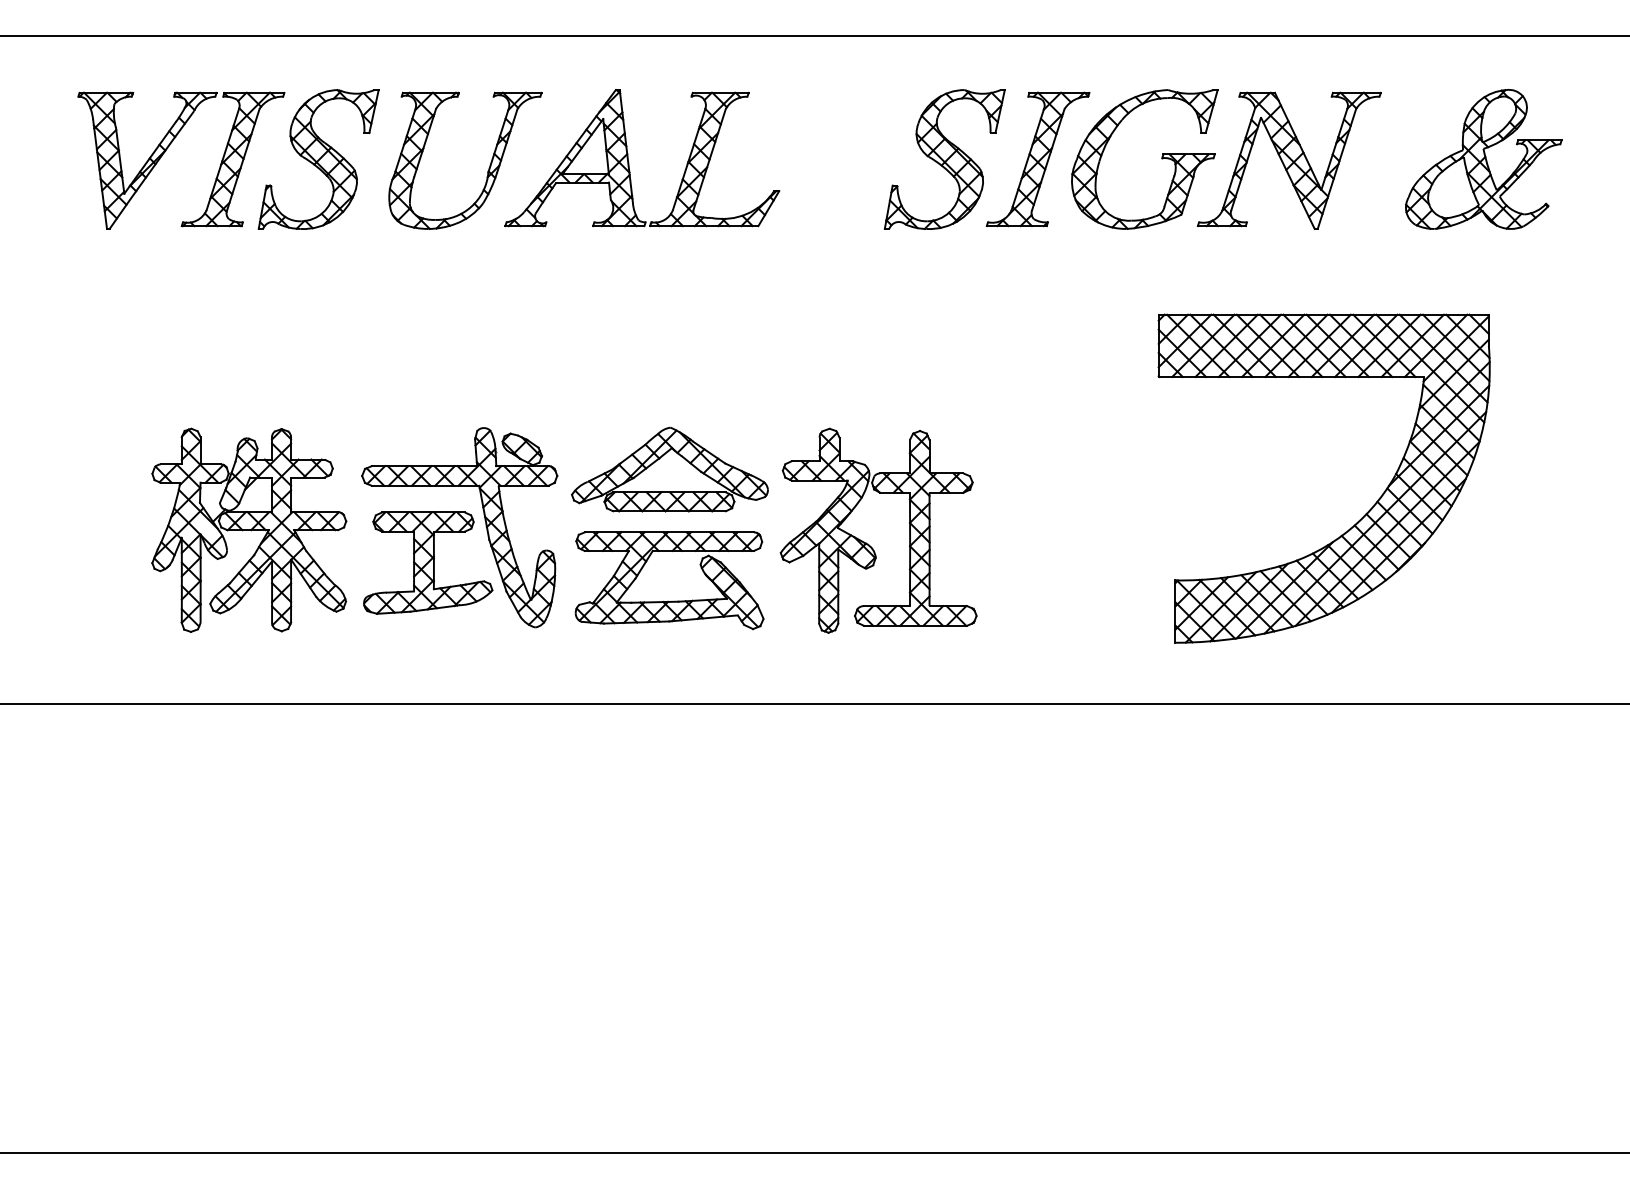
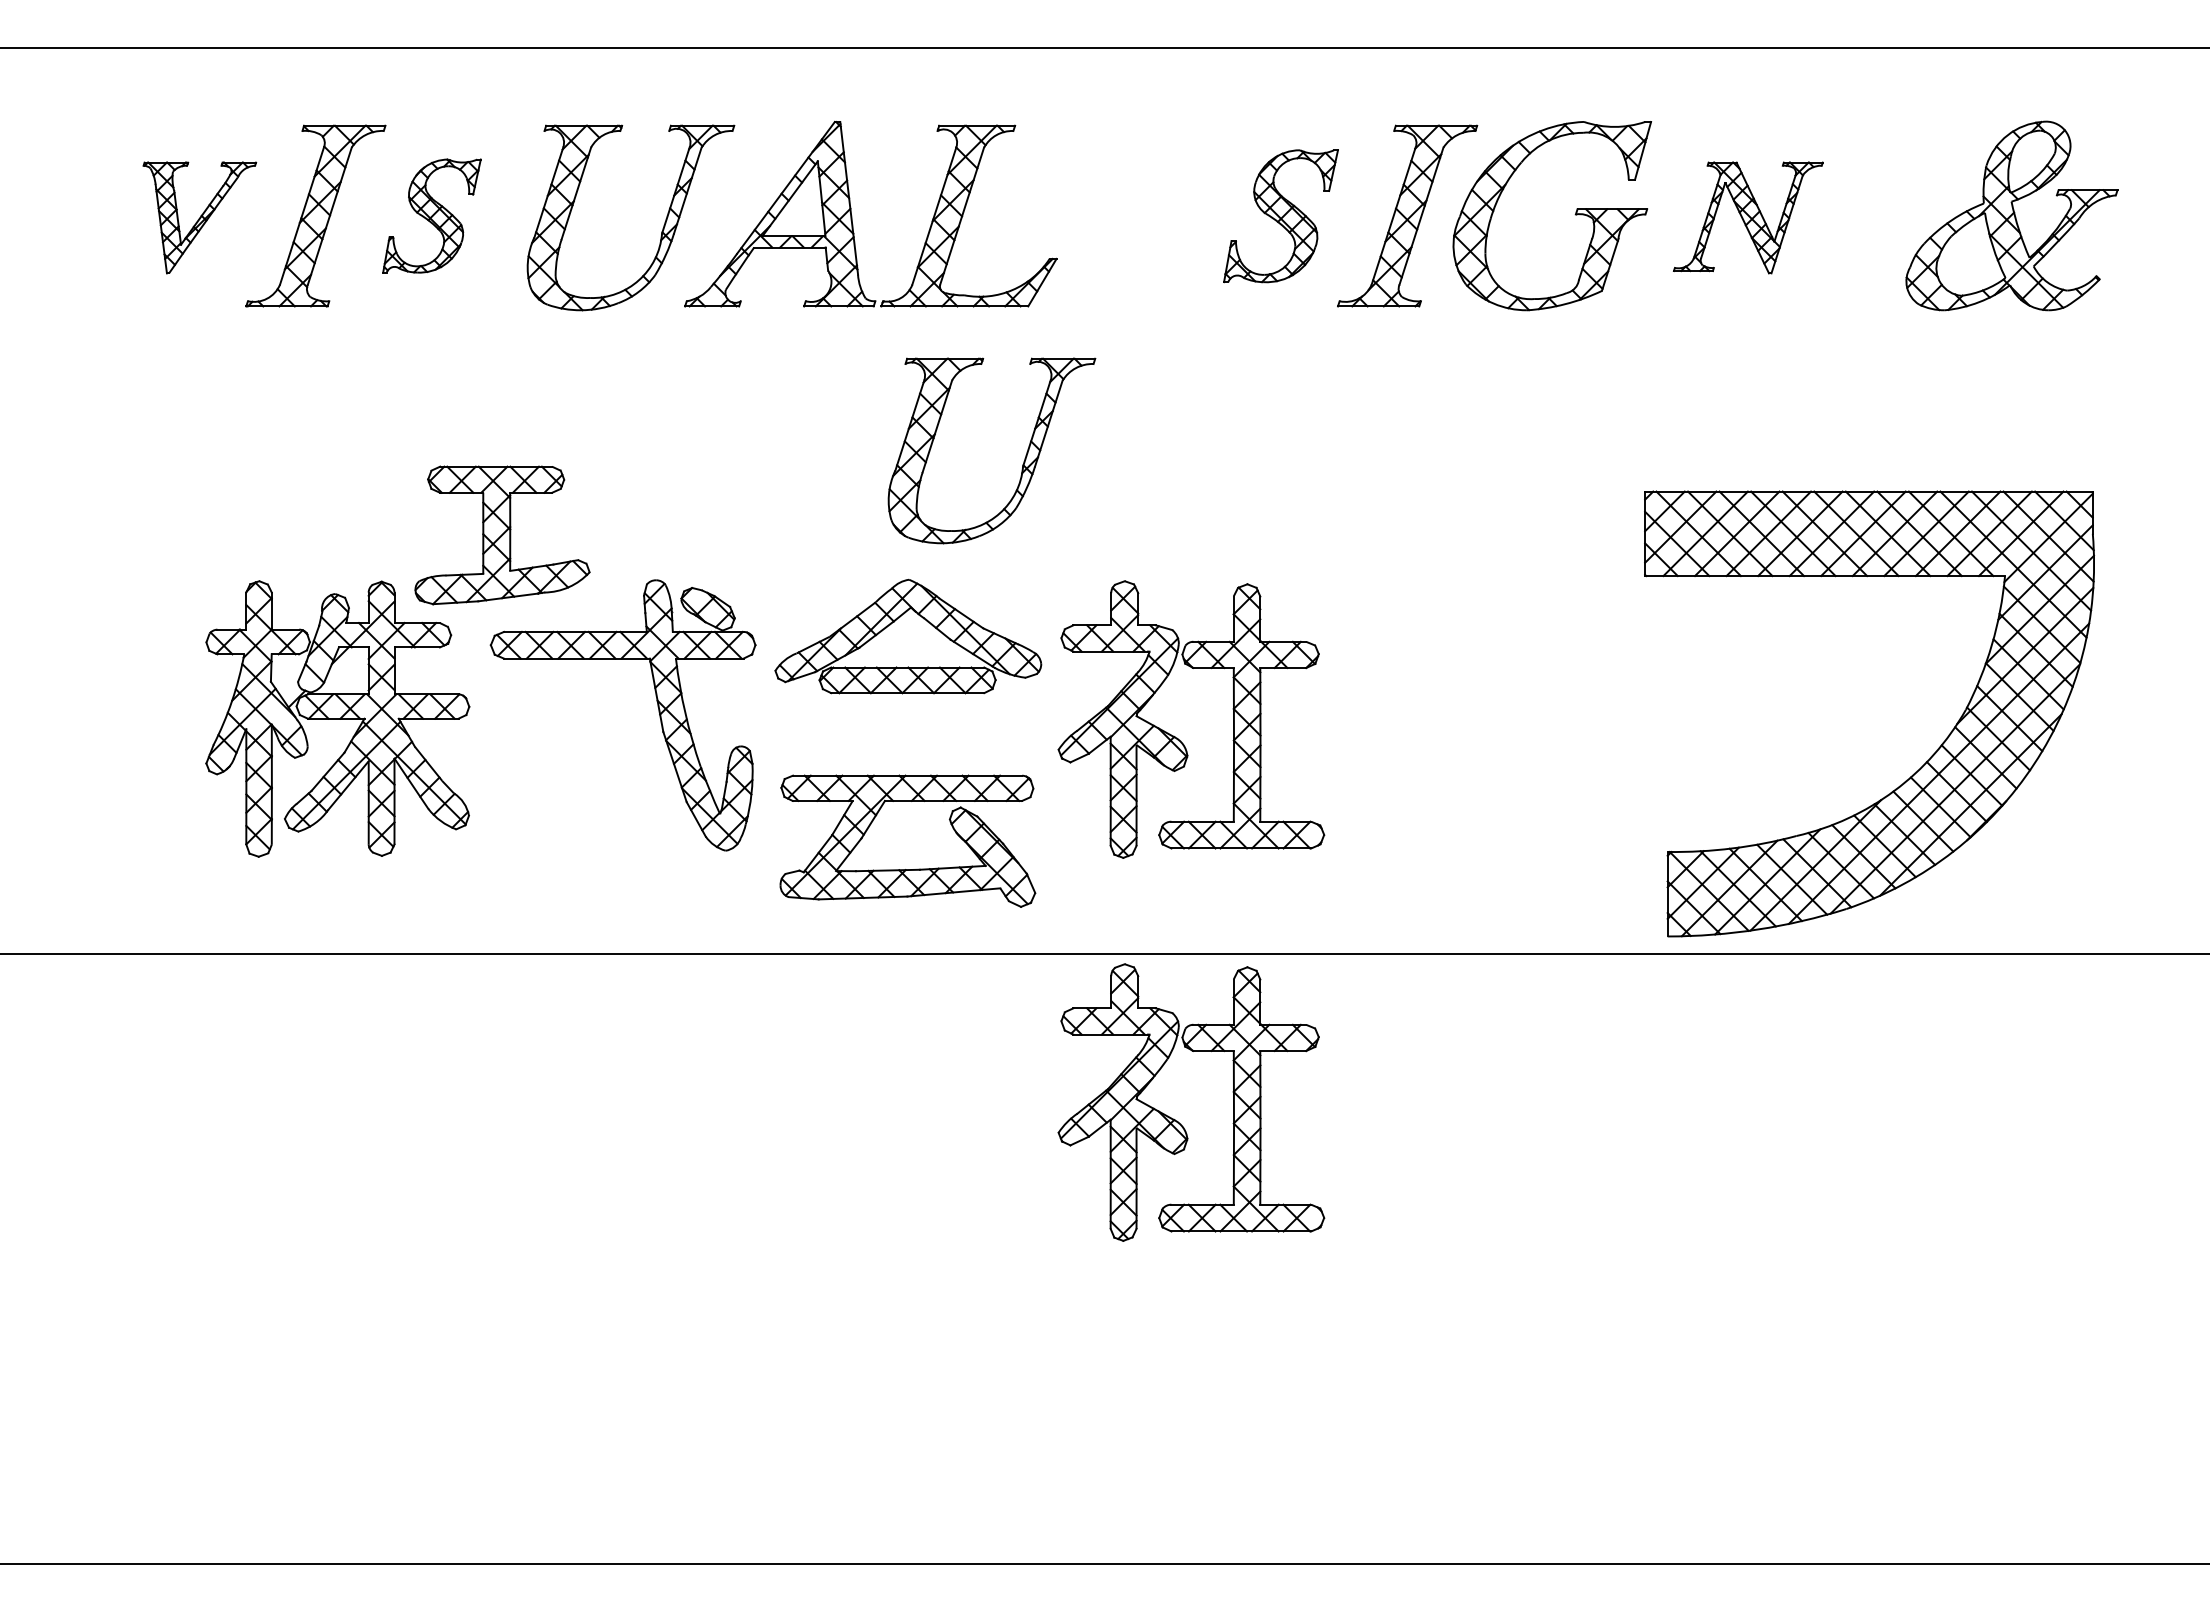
part: (318, 159) -> (431, 215), size x0.6
part: (944, 159) -> (1280, 216), size x0.7
part: (147, 160) -> (199, 217), size x0.6
part: (1289, 160) -> (1748, 217), size x0.6
part: (754, 340) -> (1023, 461), added
part: (1357, 521) -> (1914, 772), moved
part: (428, 563) -> (502, 535), moved
part: (669, 601) -> (907, 869), moved
part: (868, 826) -> (1177, 1120), added

